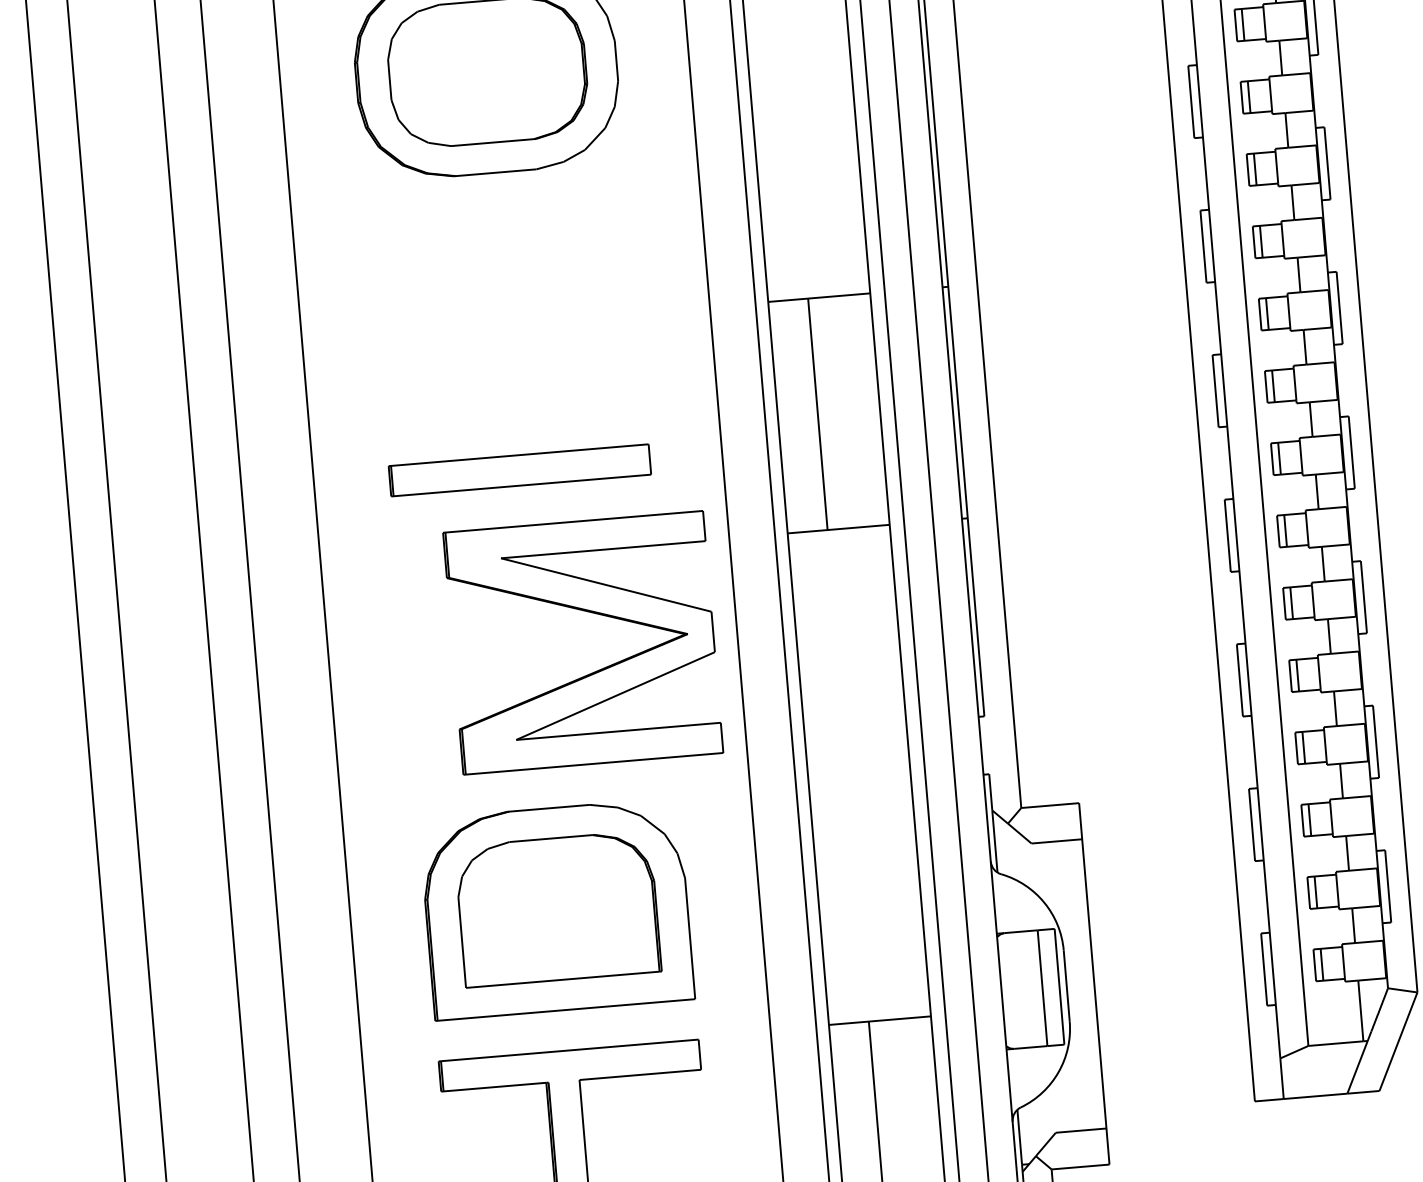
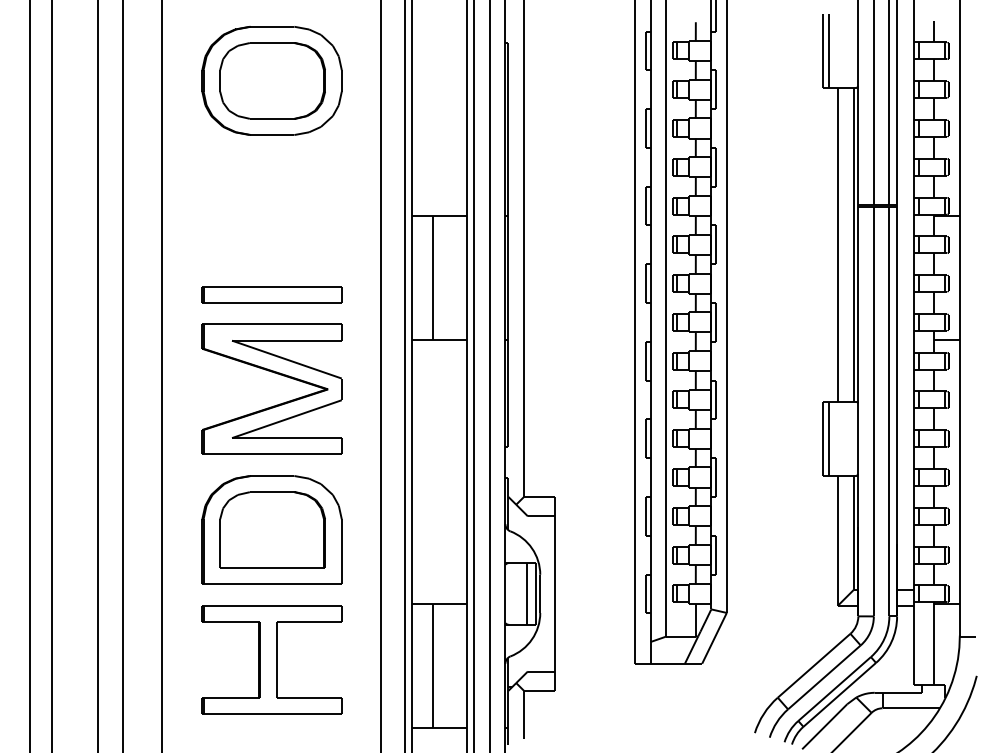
part: (591, 614) -> (277, 374), moved

